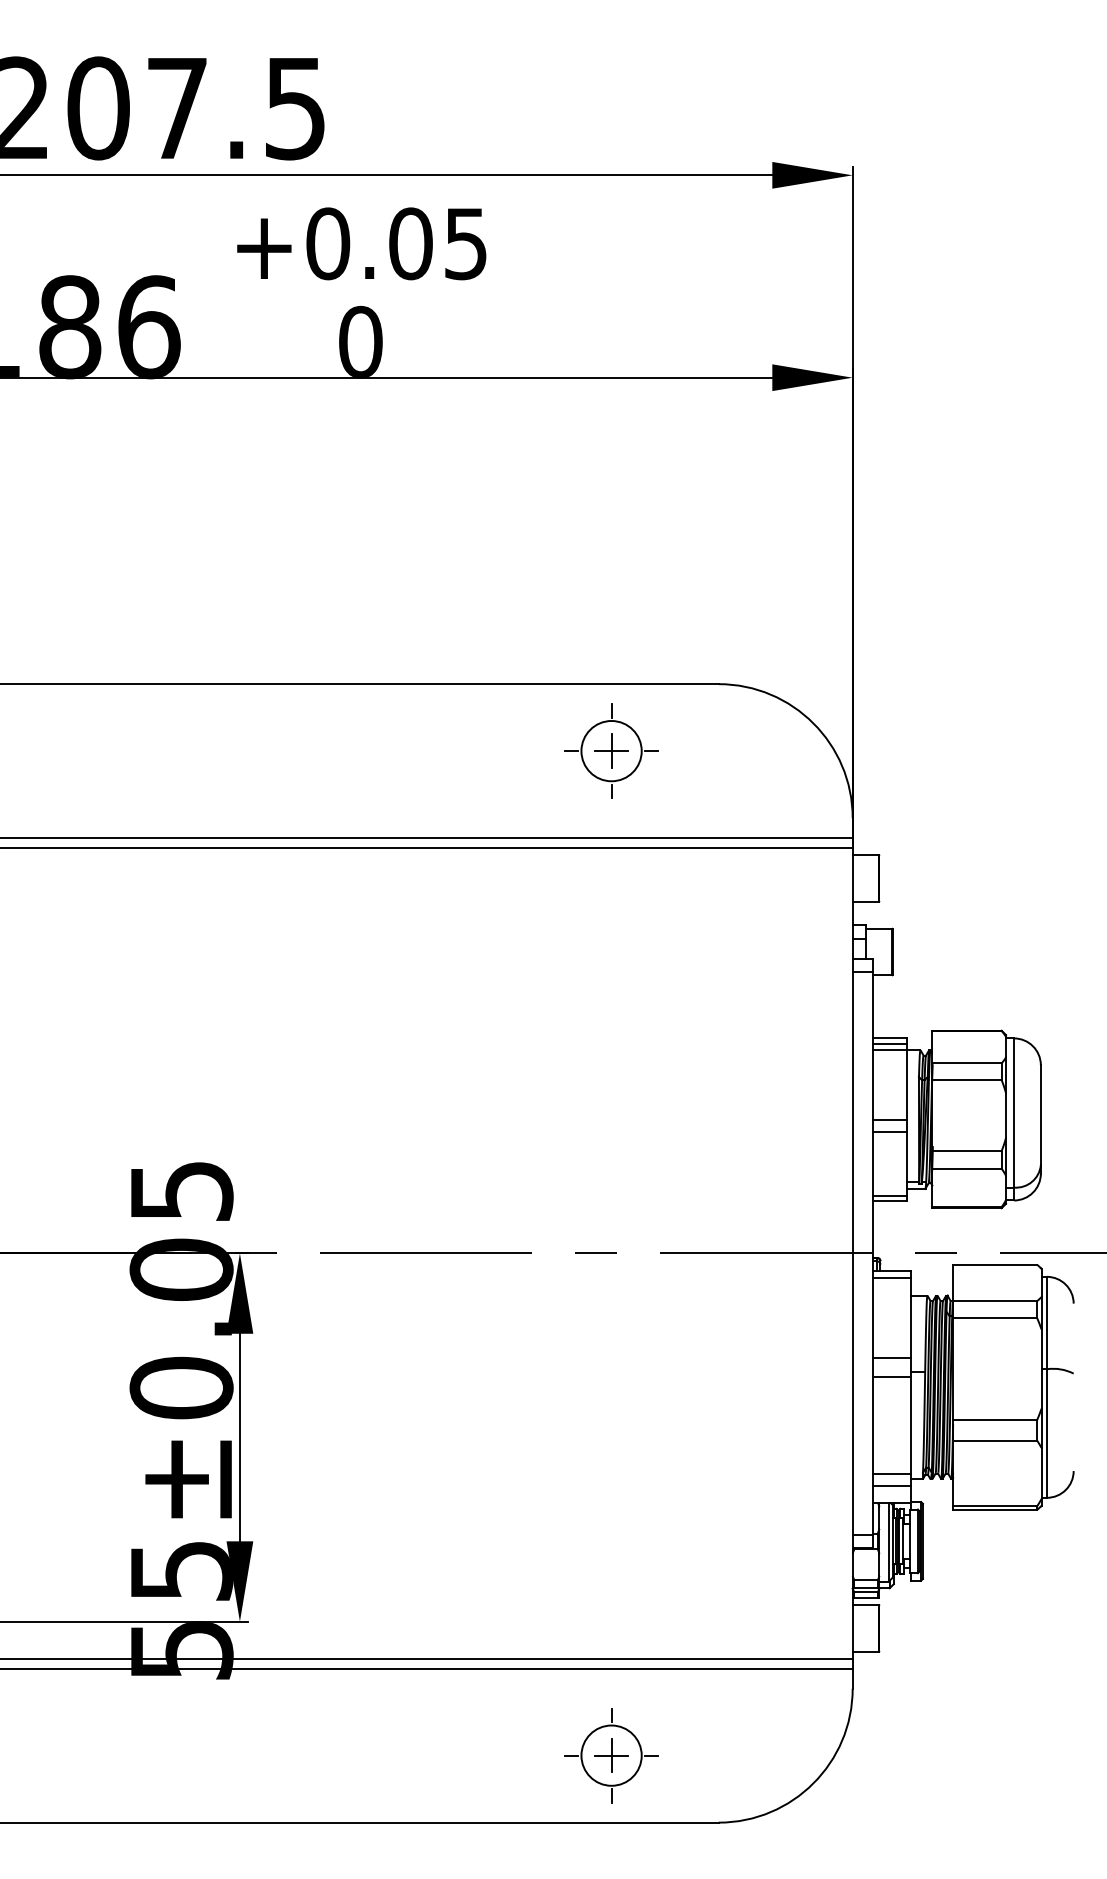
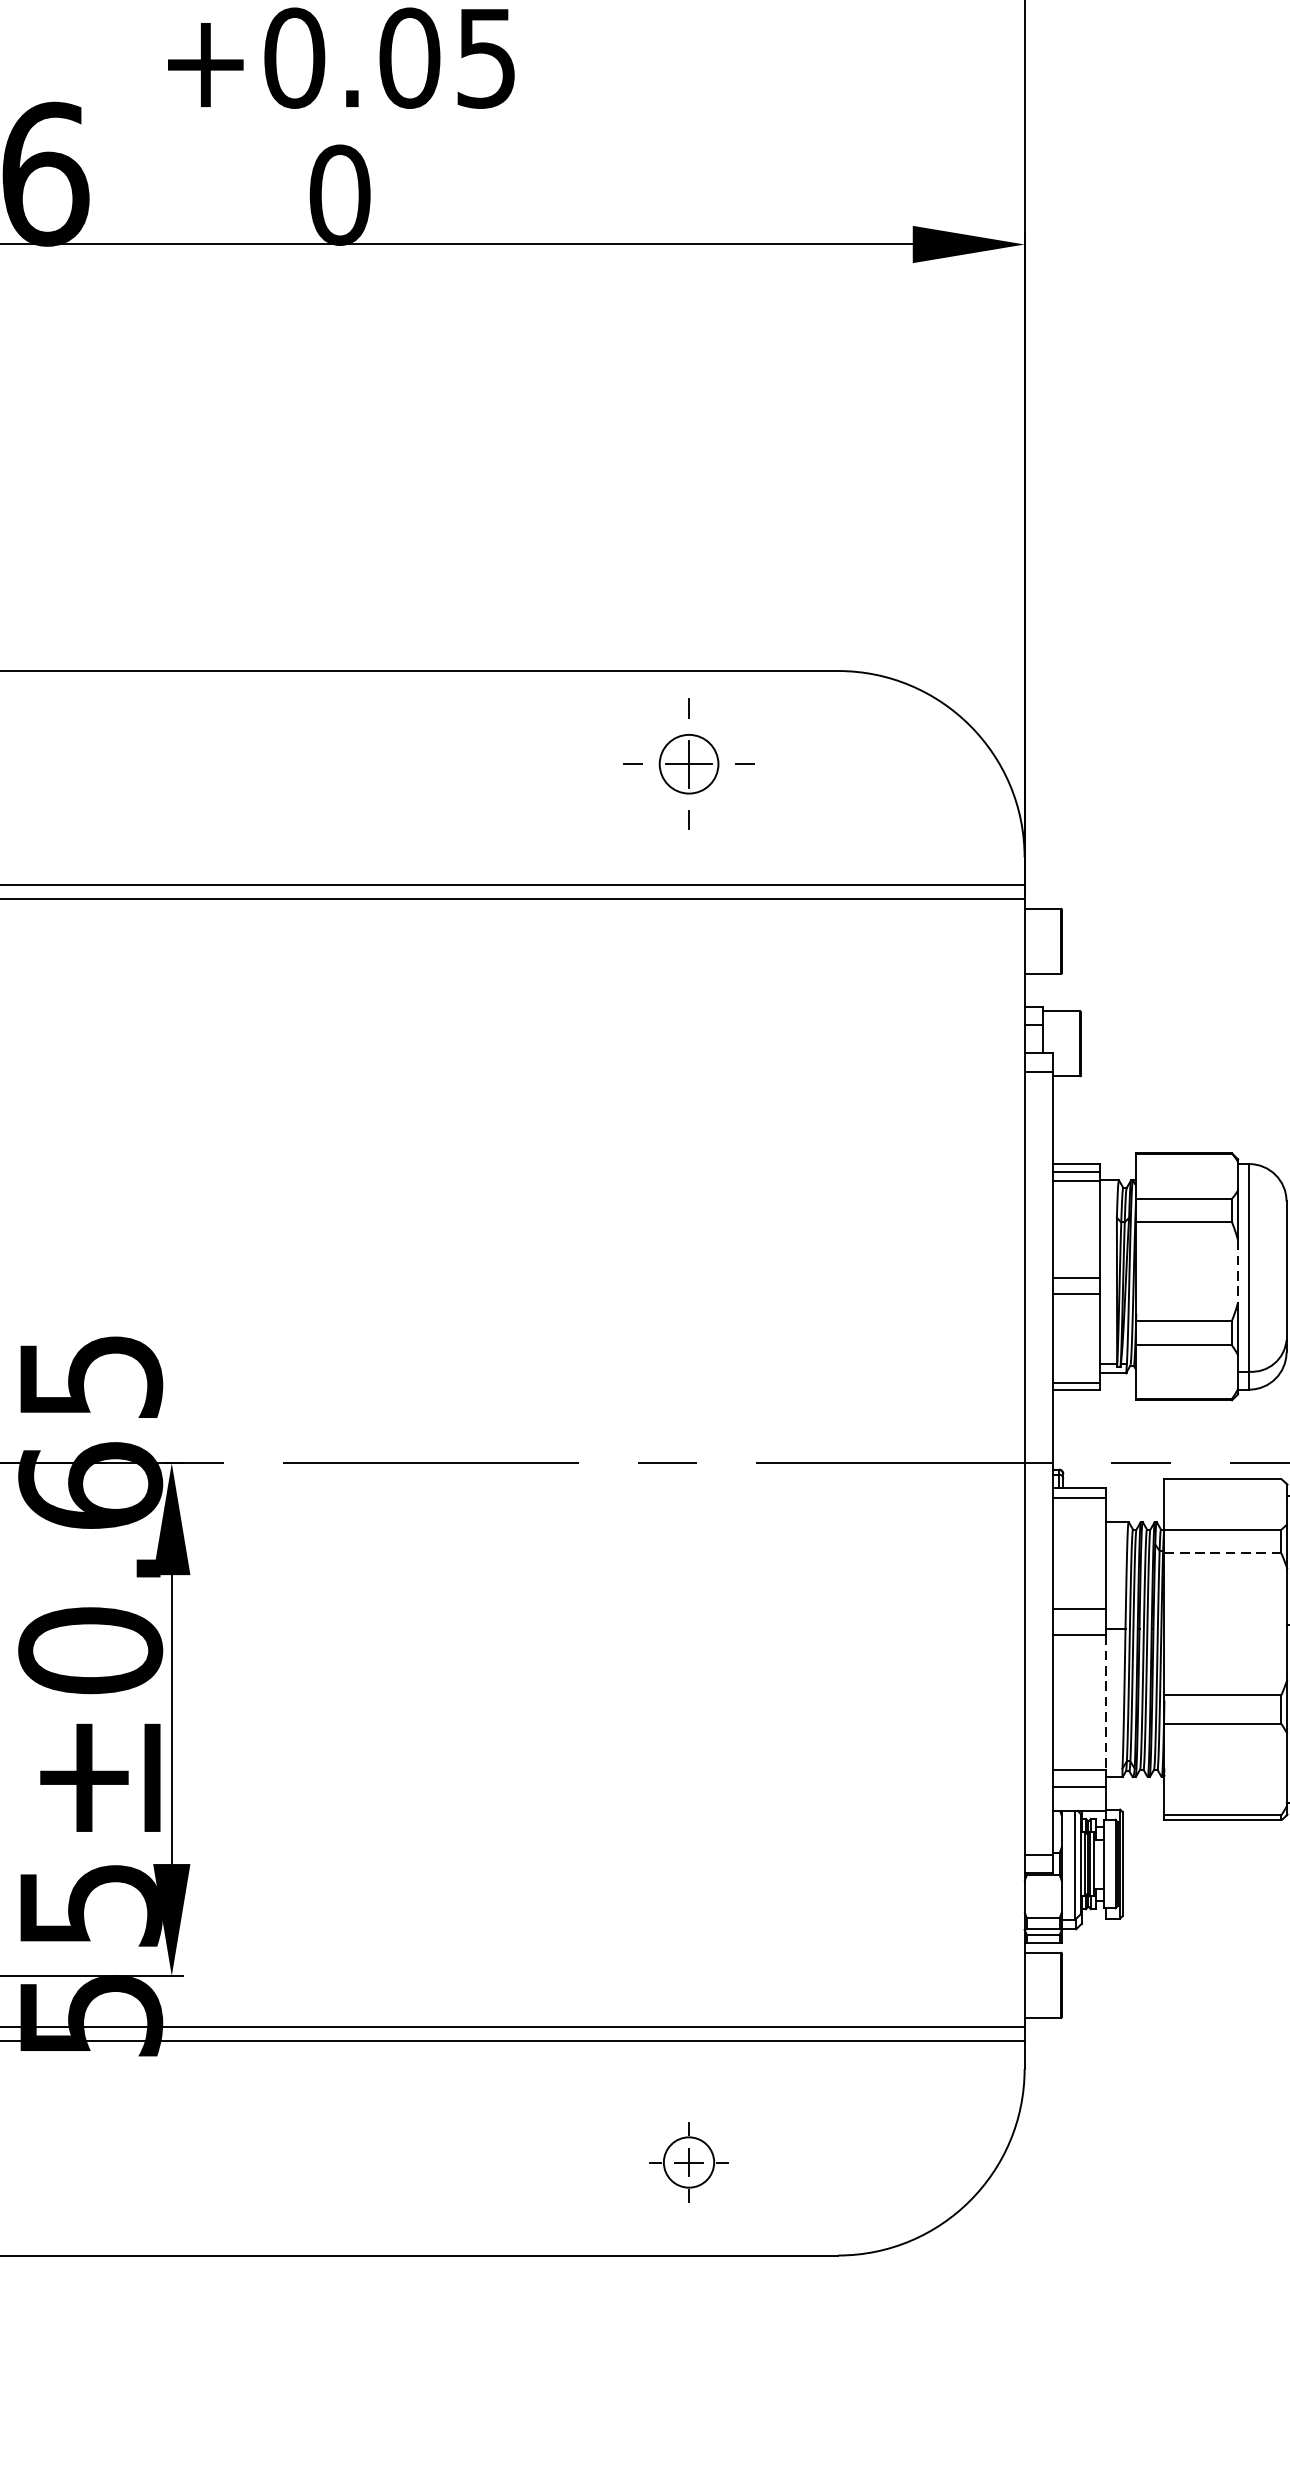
circle: (611, 751) -> (688, 764), size x0.7
line: (1006, 1116) -> (1238, 1272), solid -> dashed
text: (181, 1269) -> (90, 1485), 55±0.05 -> 55±0.65
line: (994, 1318) -> (1222, 1553), solid -> dashed
line: (910, 1425) -> (1105, 1702), solid -> dashed
part: (611, 1755) -> (688, 2162), size x0.6

